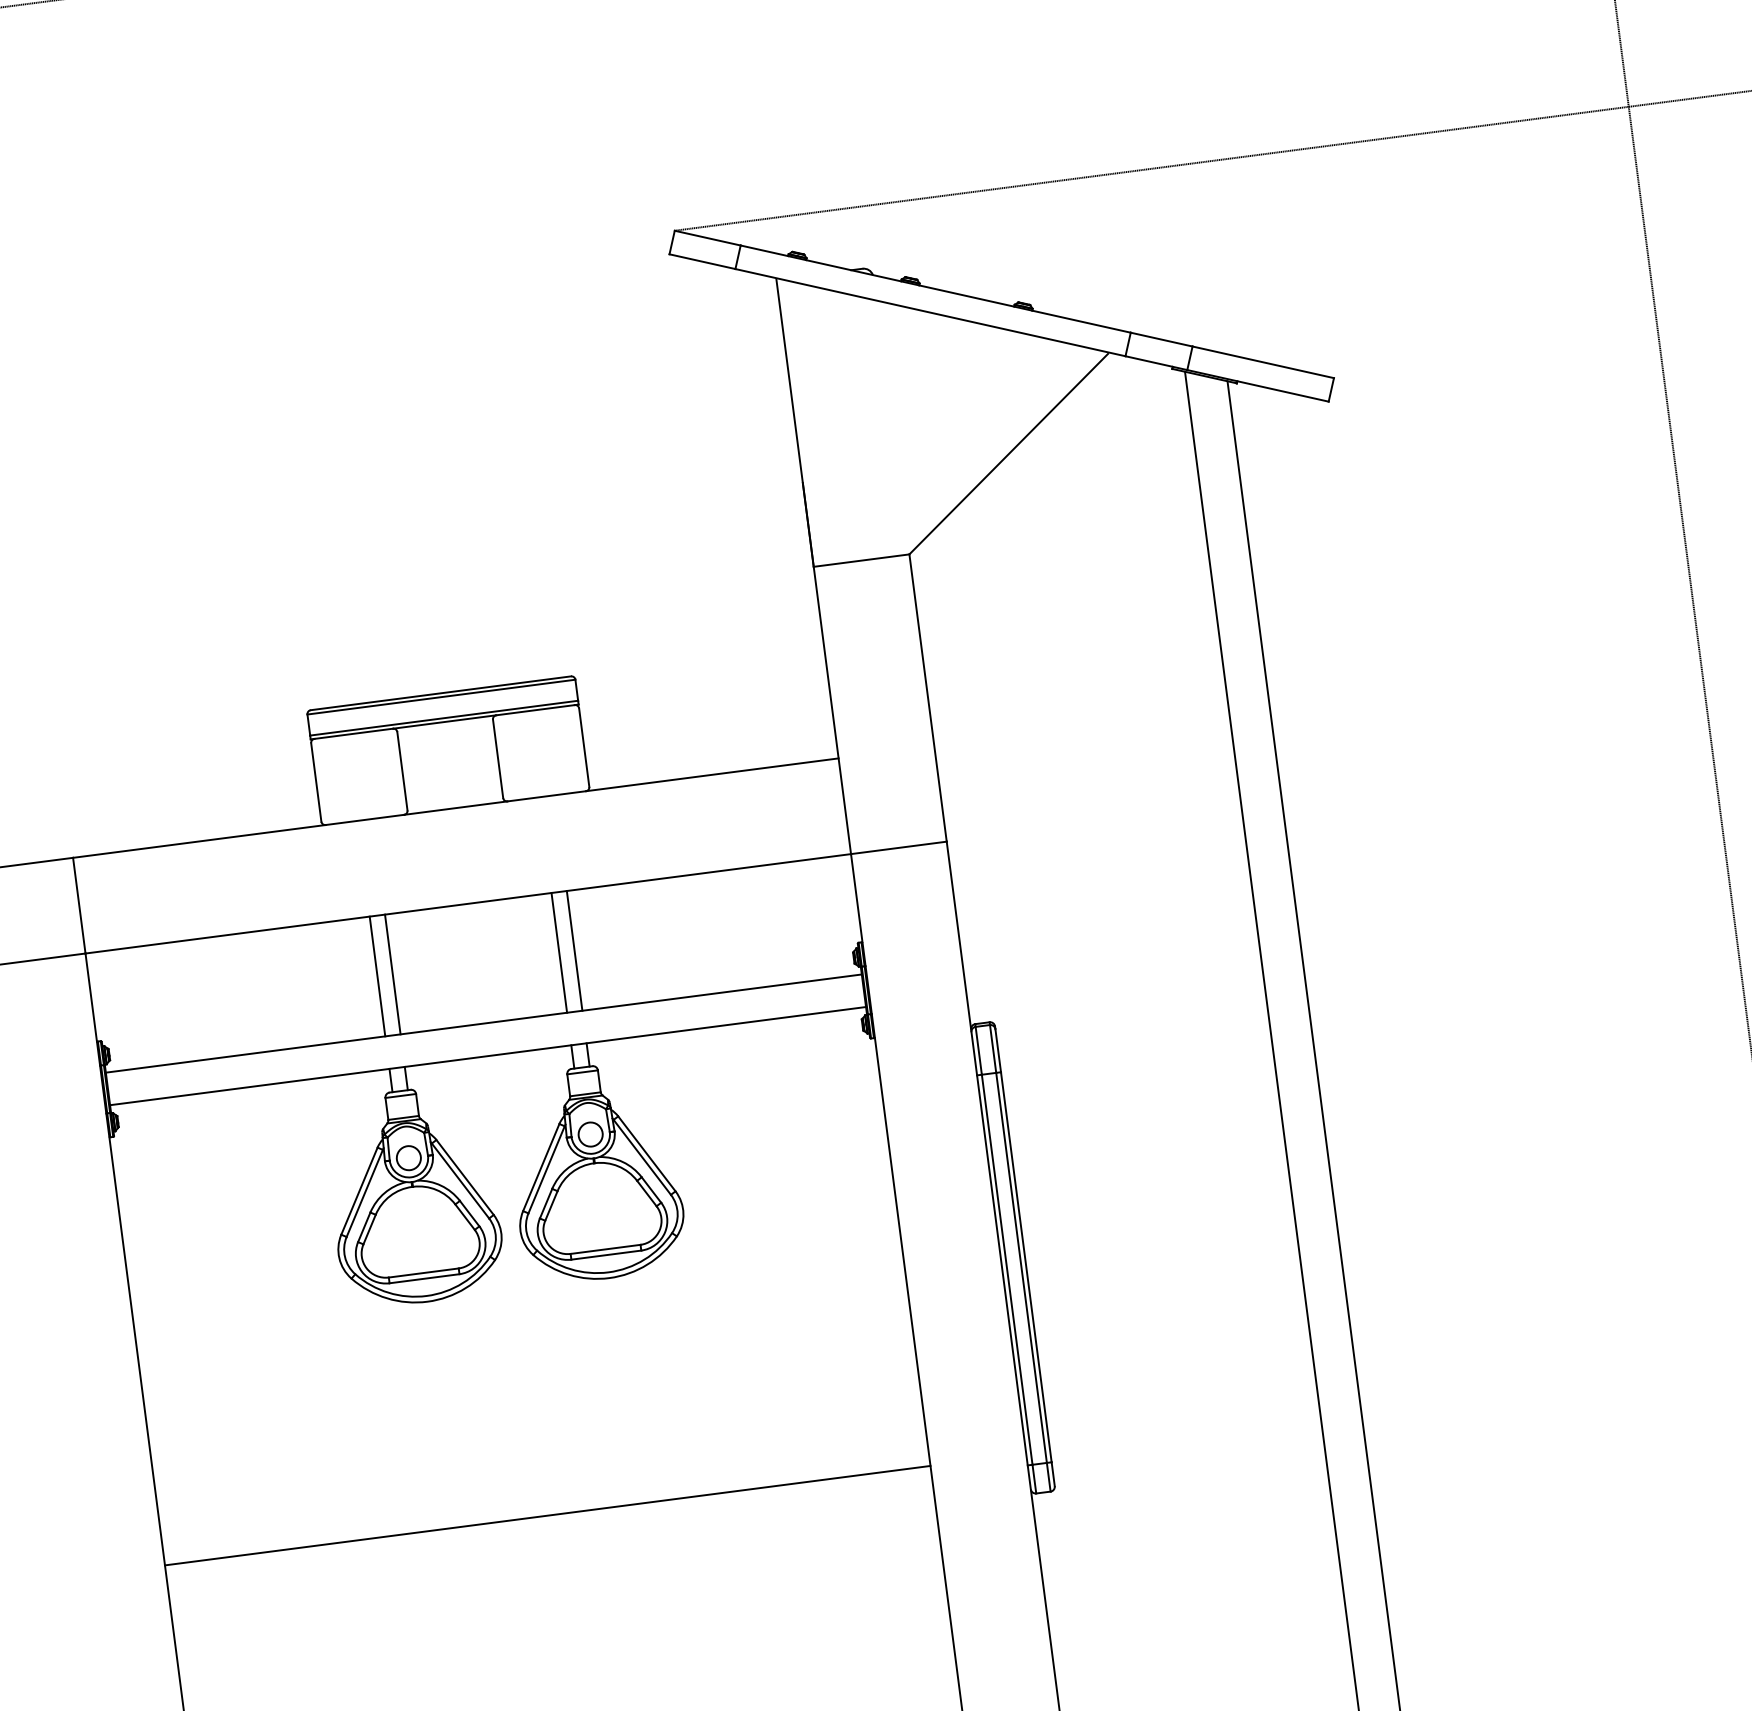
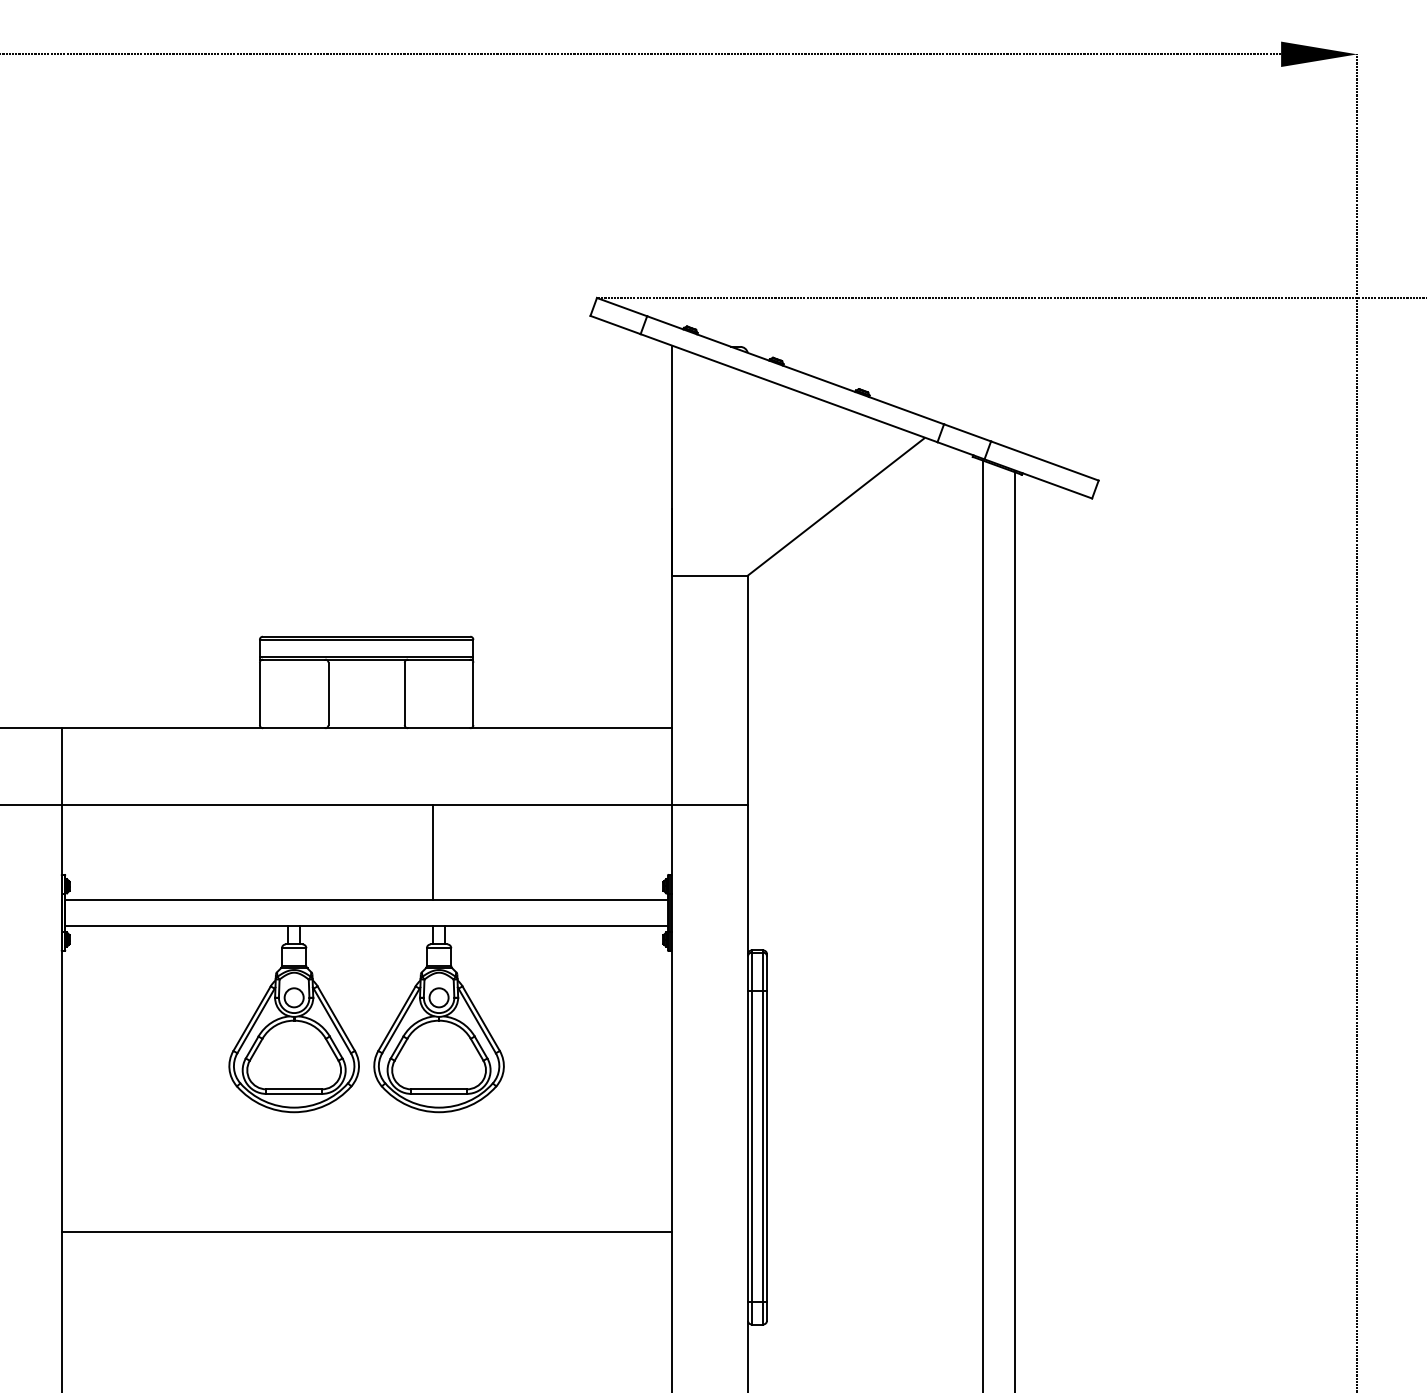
line: (574, 949) -> (445, 851), removed
line: (392, 973) -> (300, 851), removed
line: (377, 975) -> (288, 851), removed
line: (547, 1516) -> (366, 1232), moved

